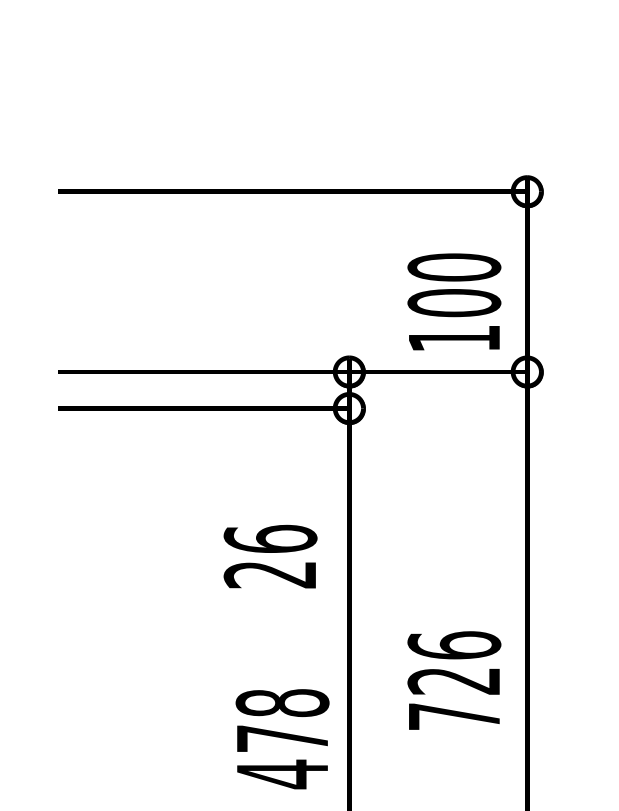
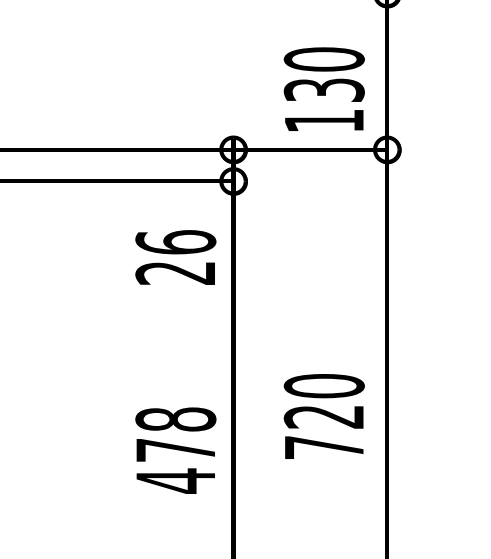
text: (454, 303) -> (324, 90), 100 -> 130
text: (270, 556) -> (175, 257), moved
text: (454, 645) -> (324, 386), 726 -> 720
text: (282, 739) -> (175, 450), moved

